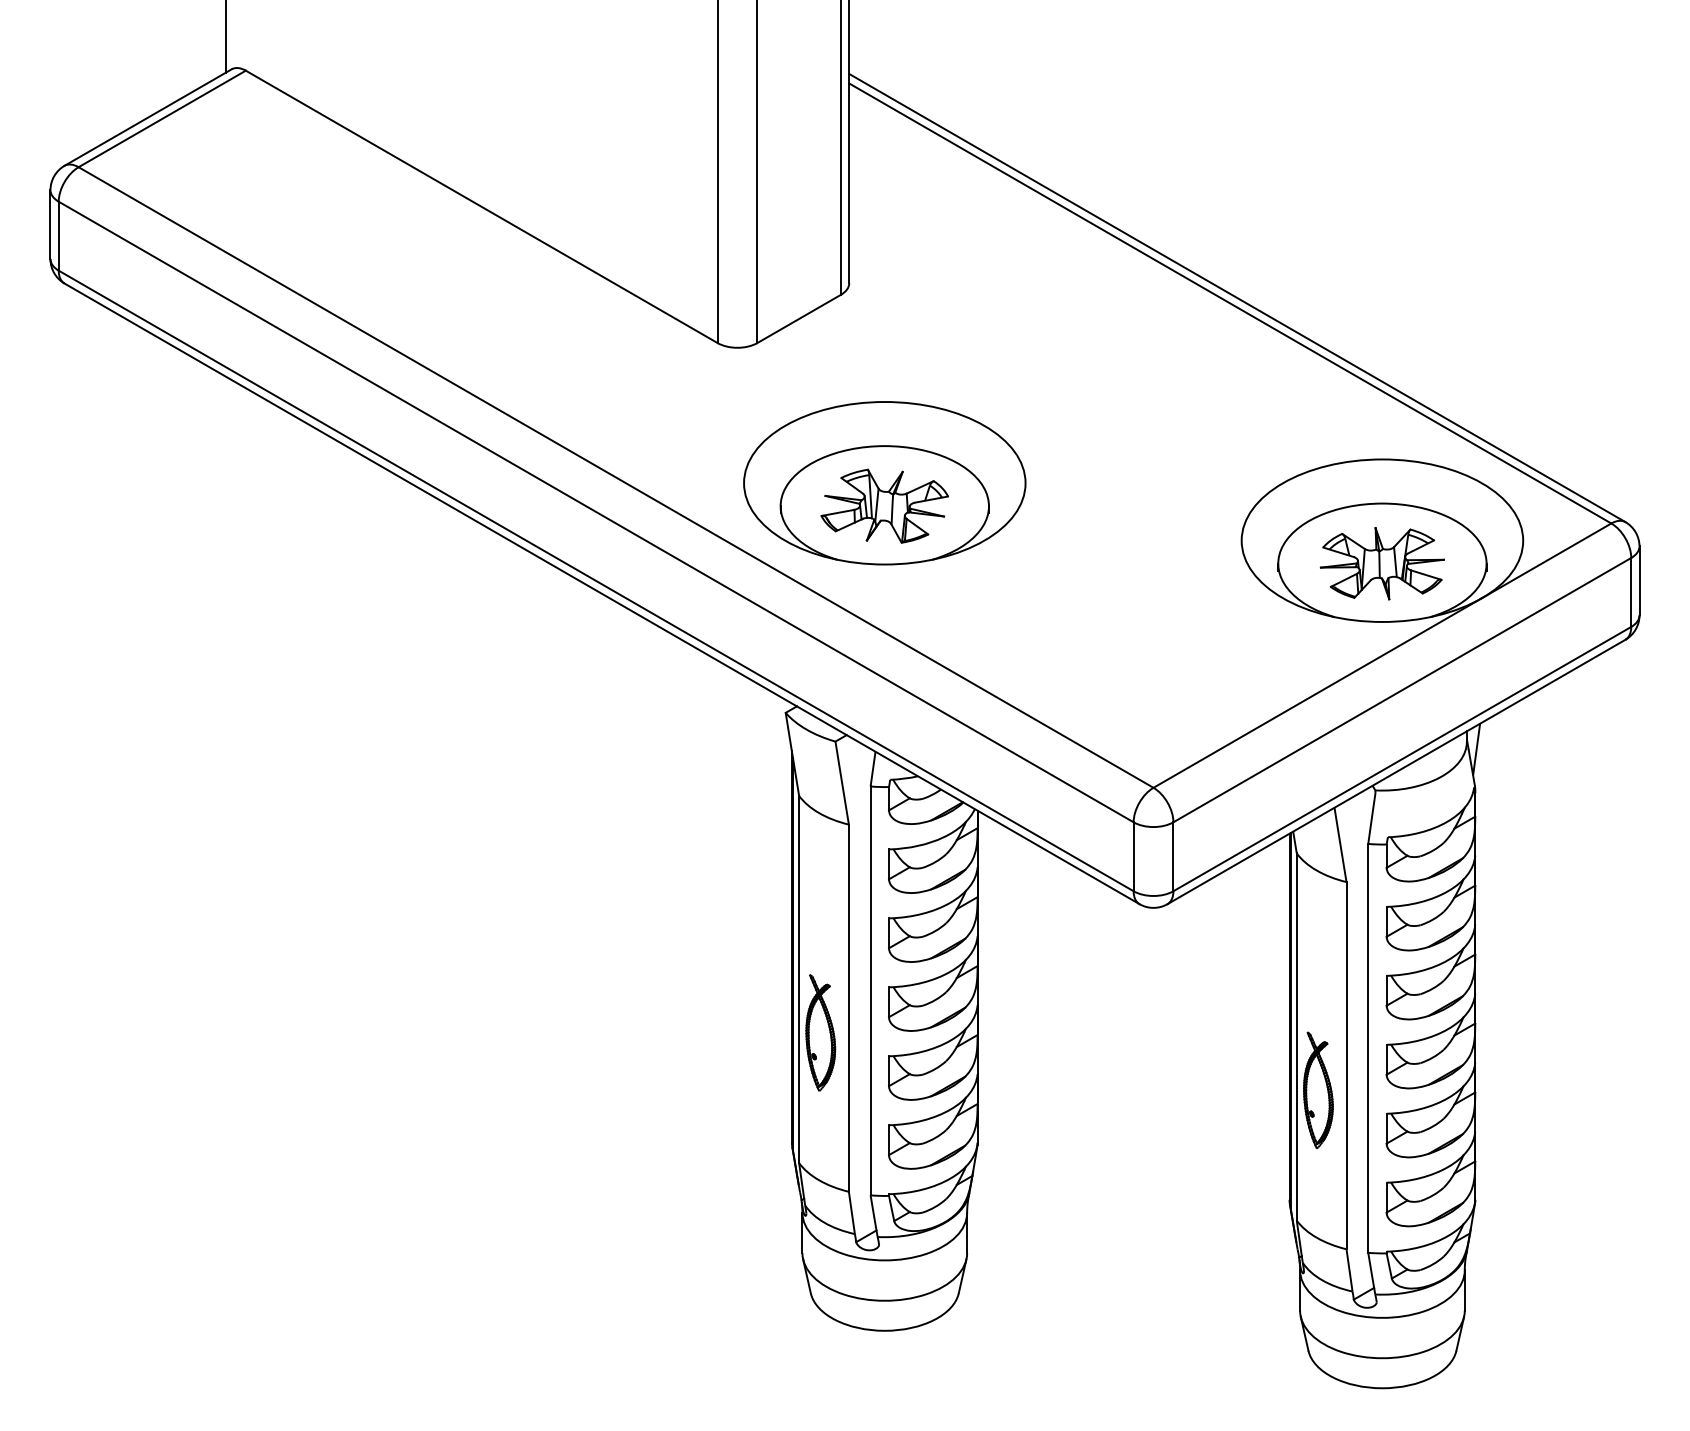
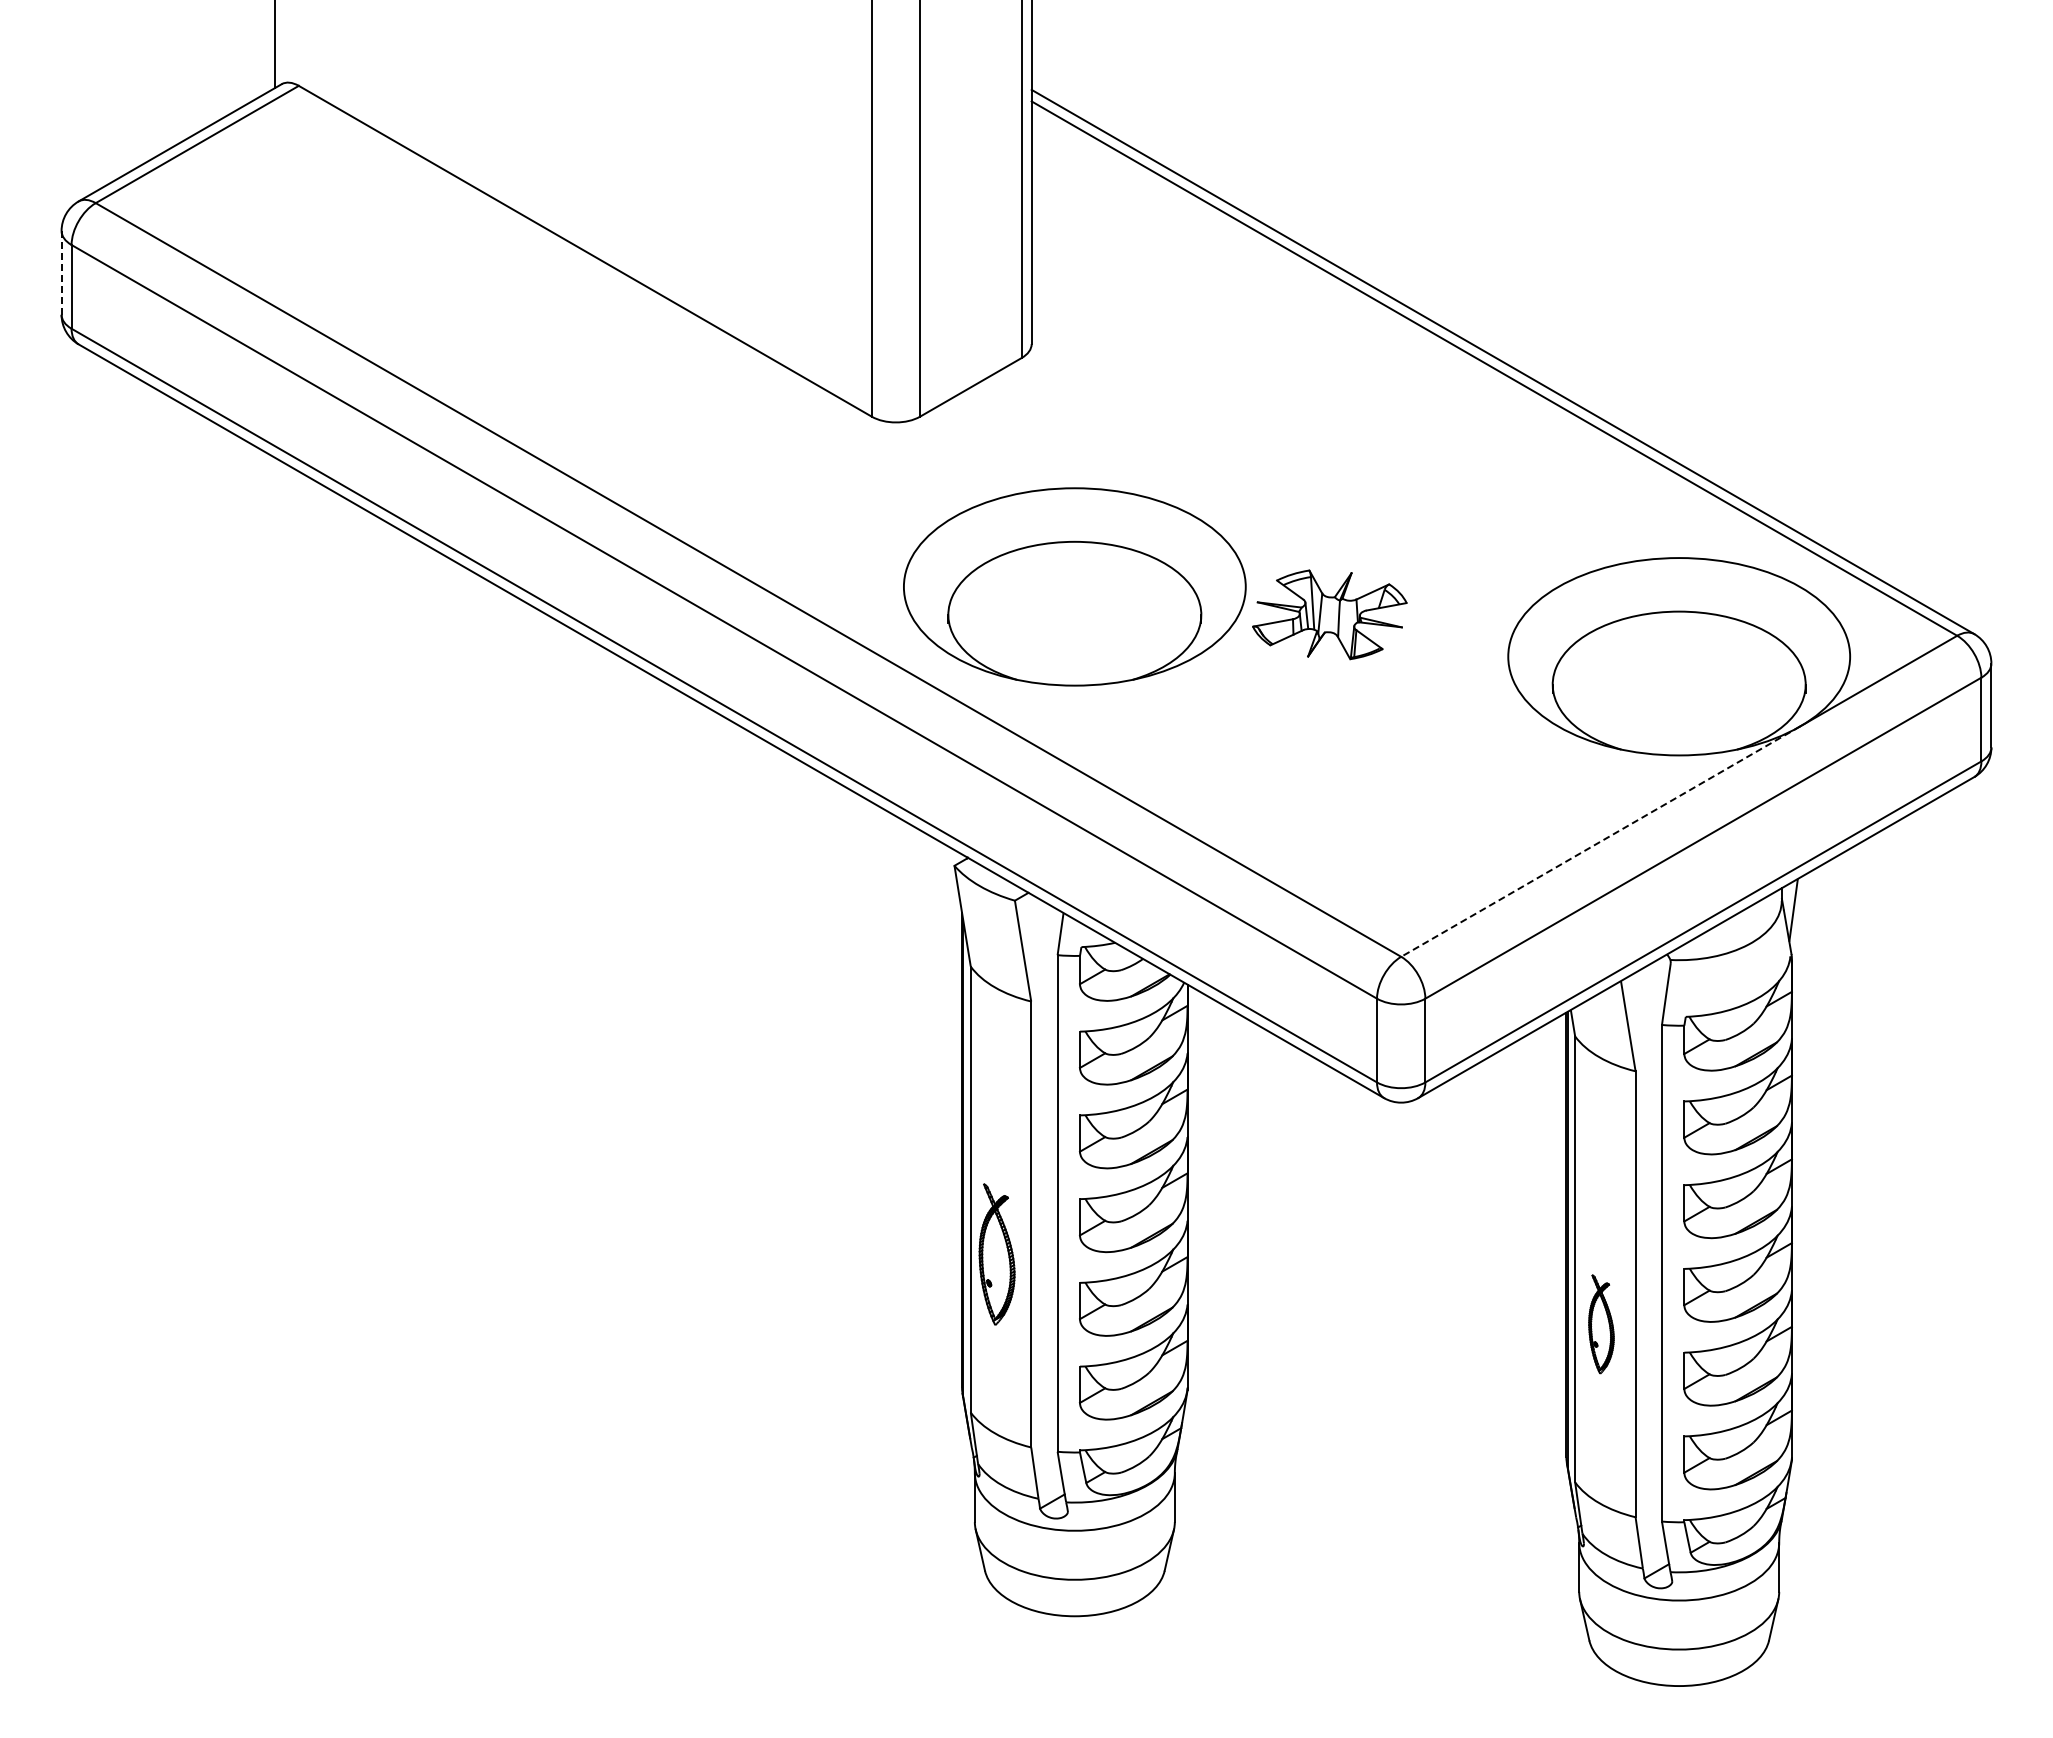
line: (50, 224) -> (61, 272), solid -> dashed
part: (884, 505) -> (1329, 614), moved
part: (1381, 563) -> (1678, 684), removed
line: (1317, 692) -> (1600, 841), solid -> dashed
part: (1318, 1090) -> (1601, 1324), size x0.7

